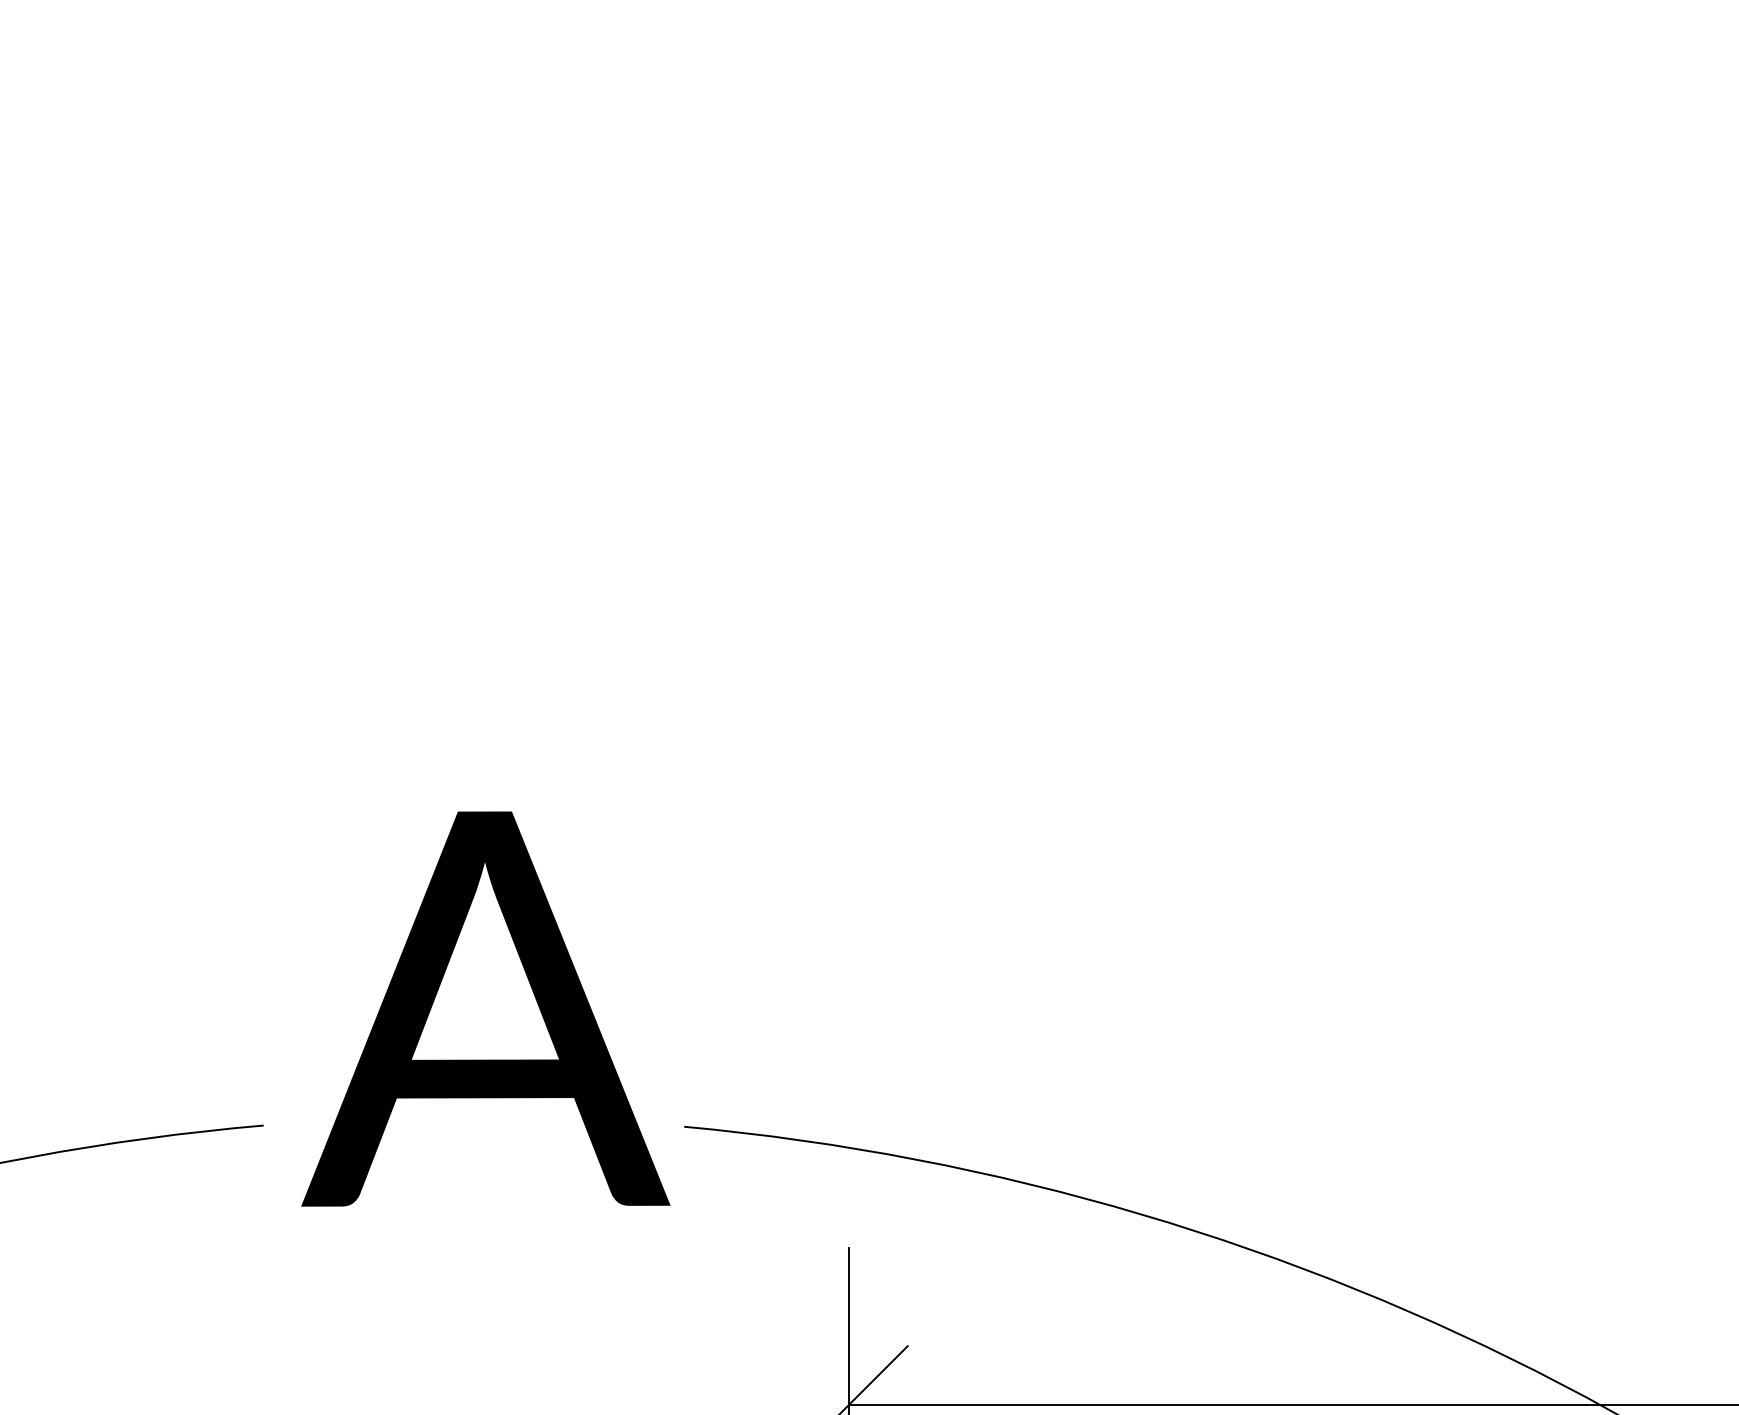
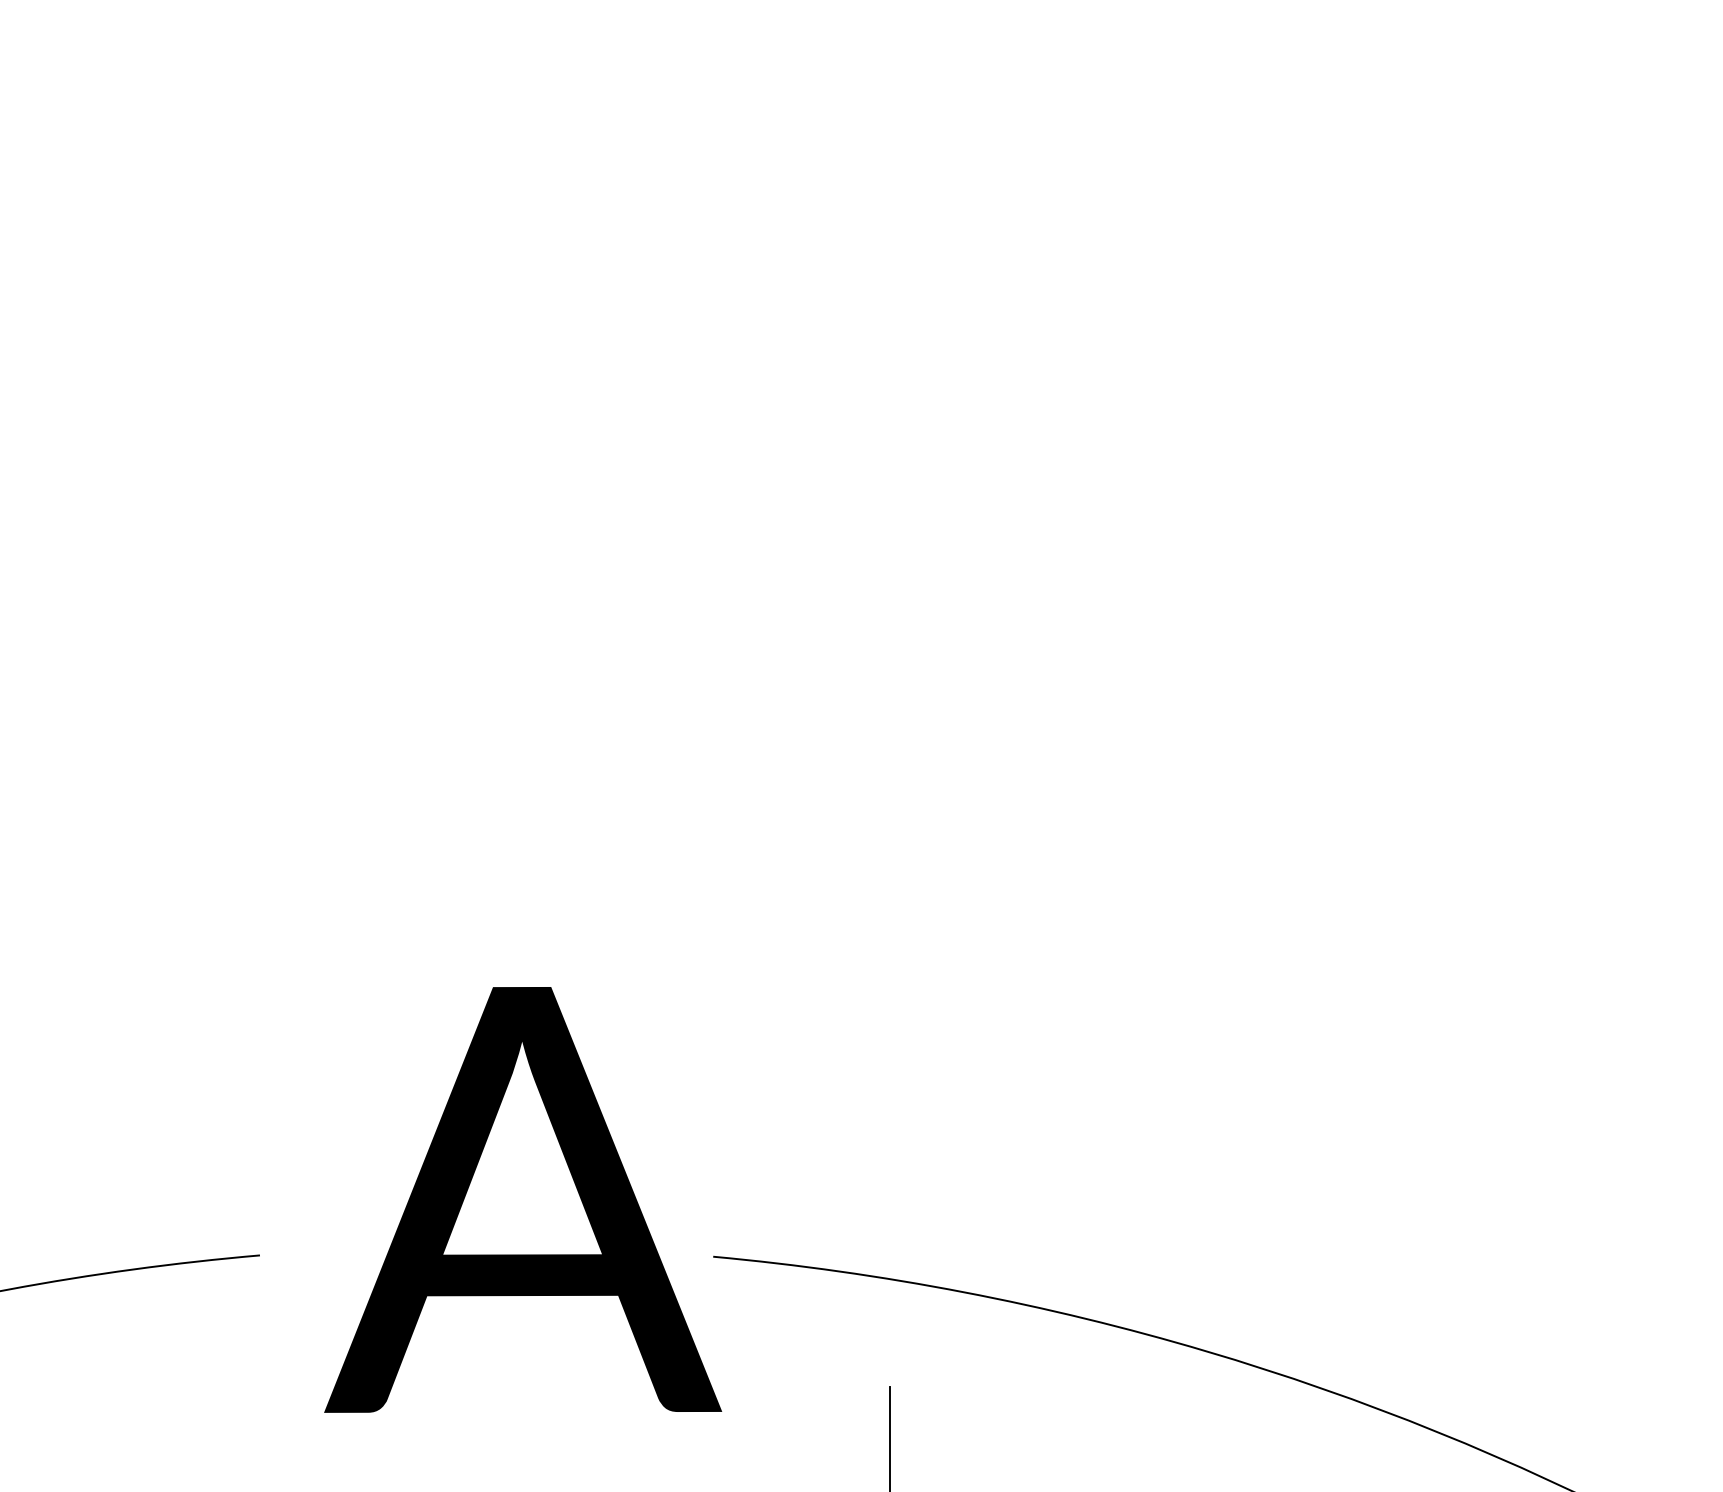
text: (485, 1008) -> (522, 1199), moved

